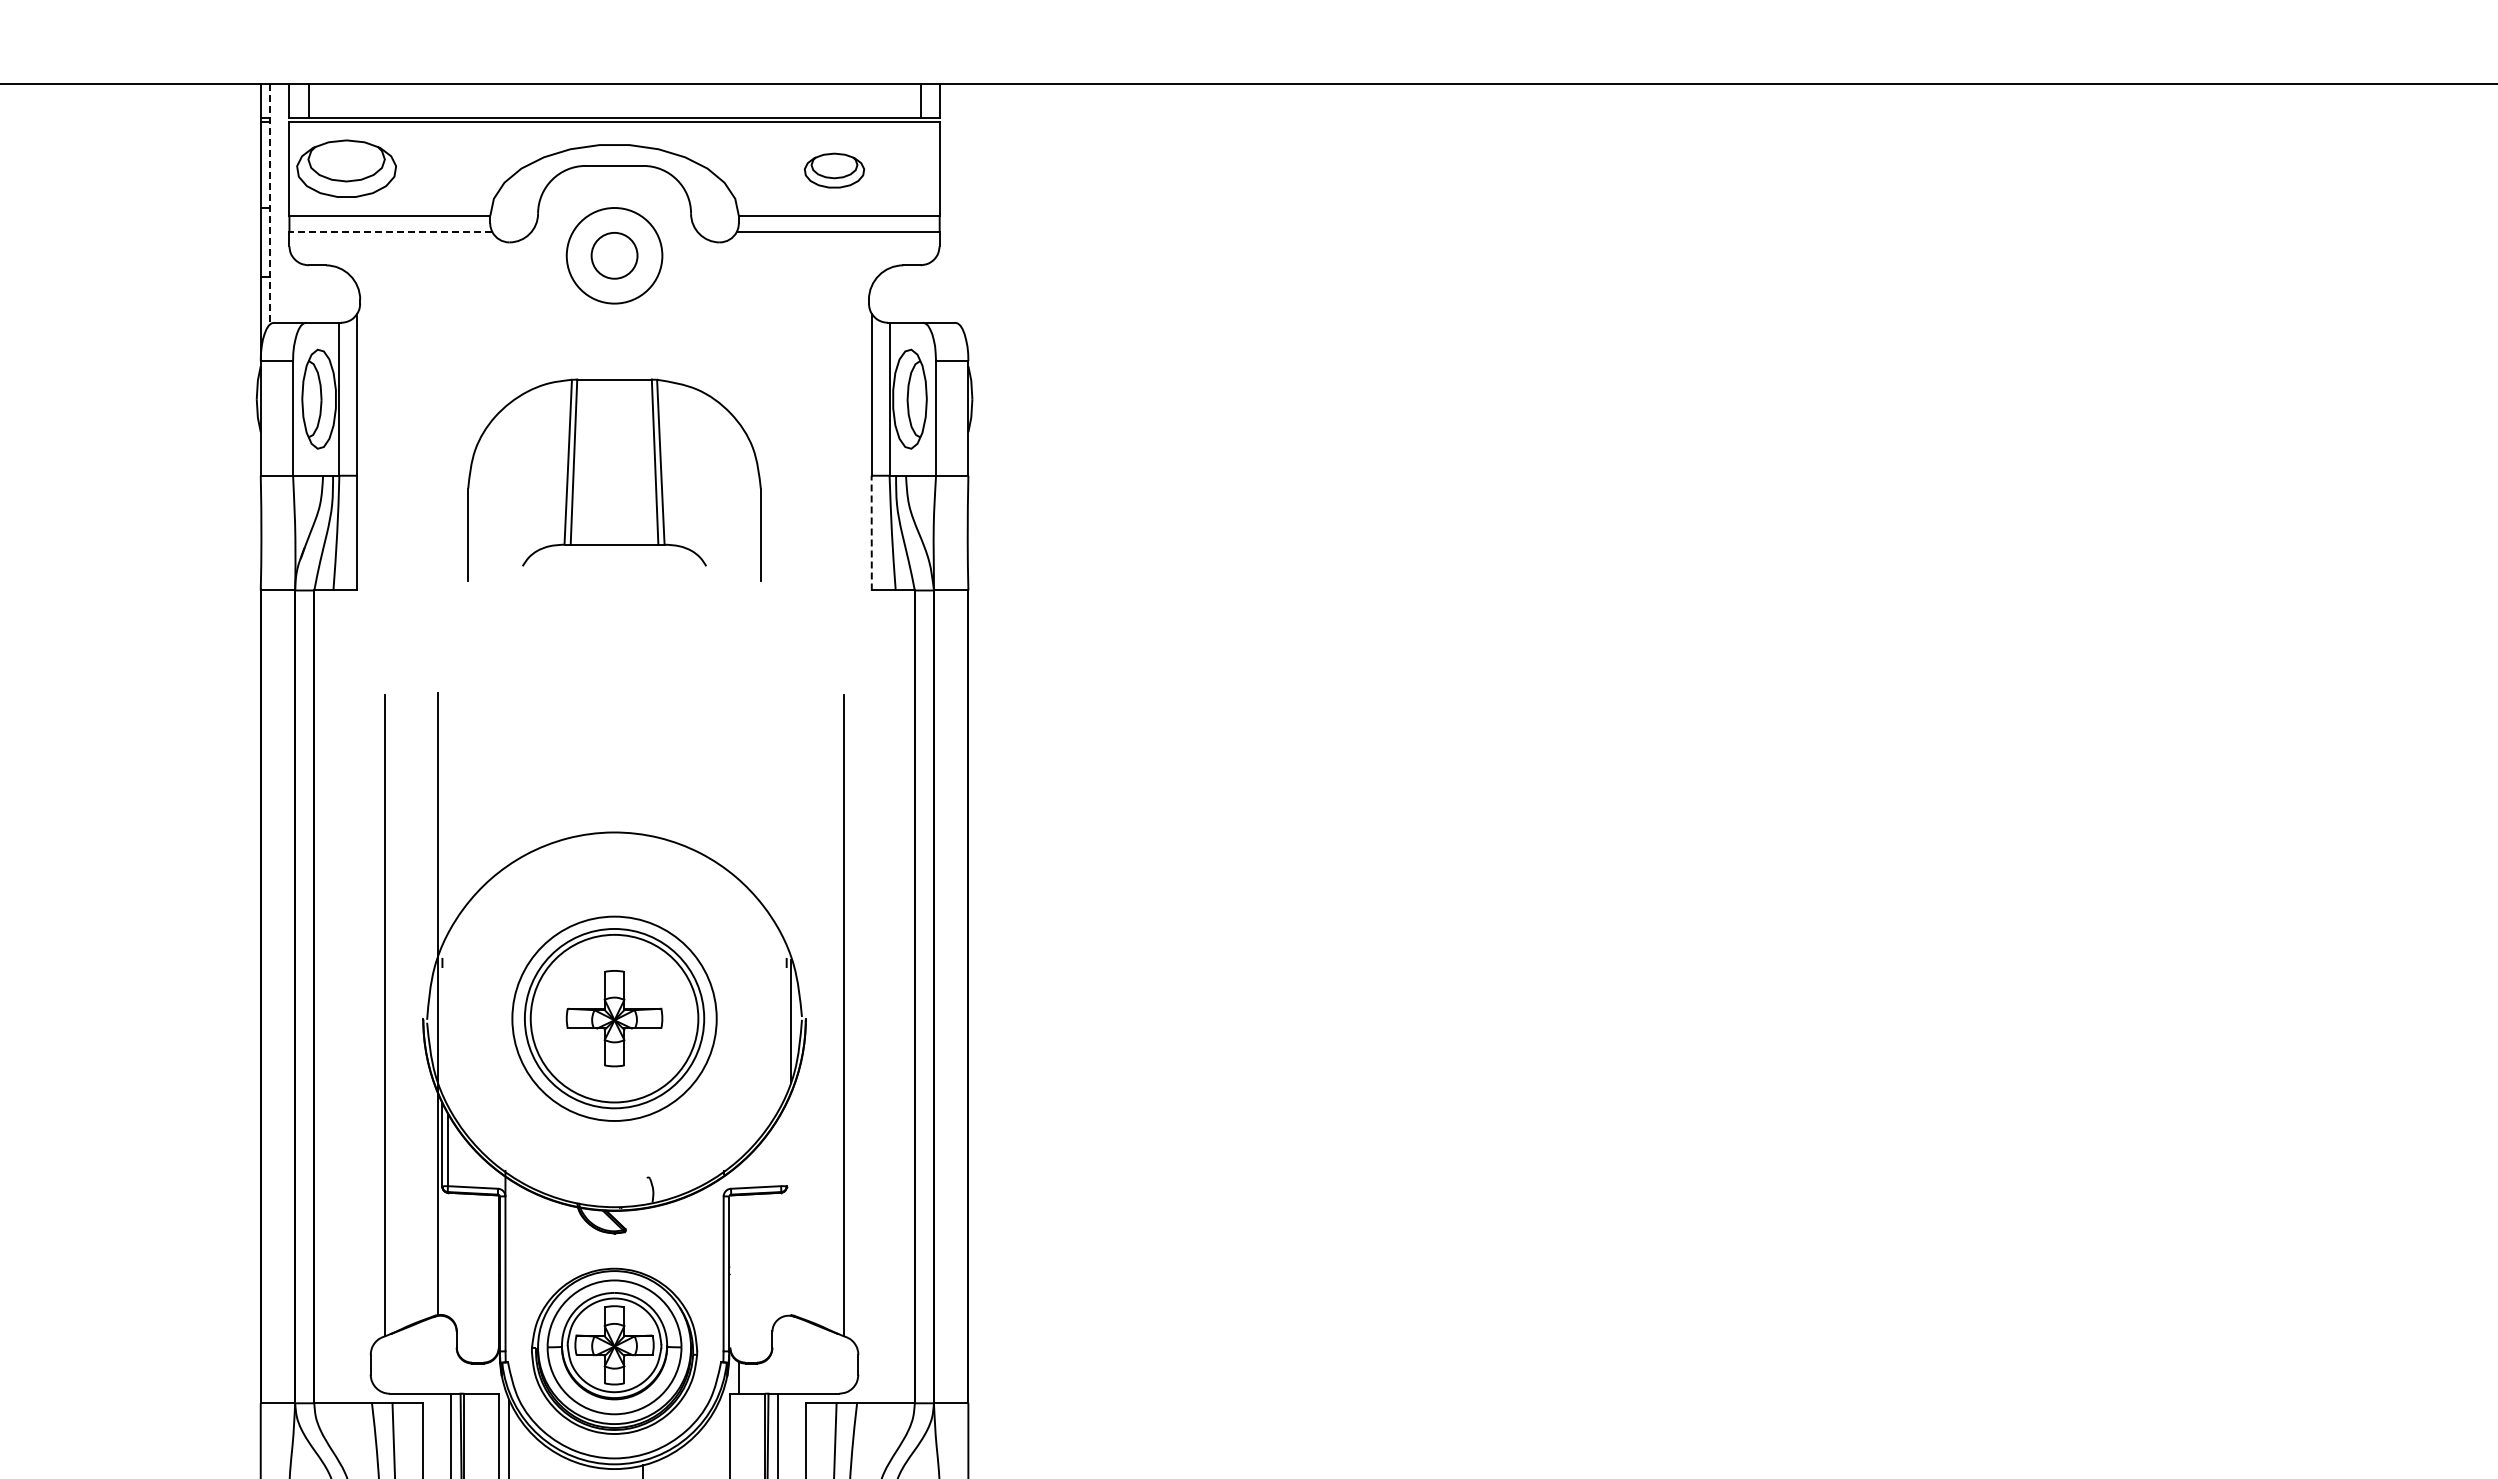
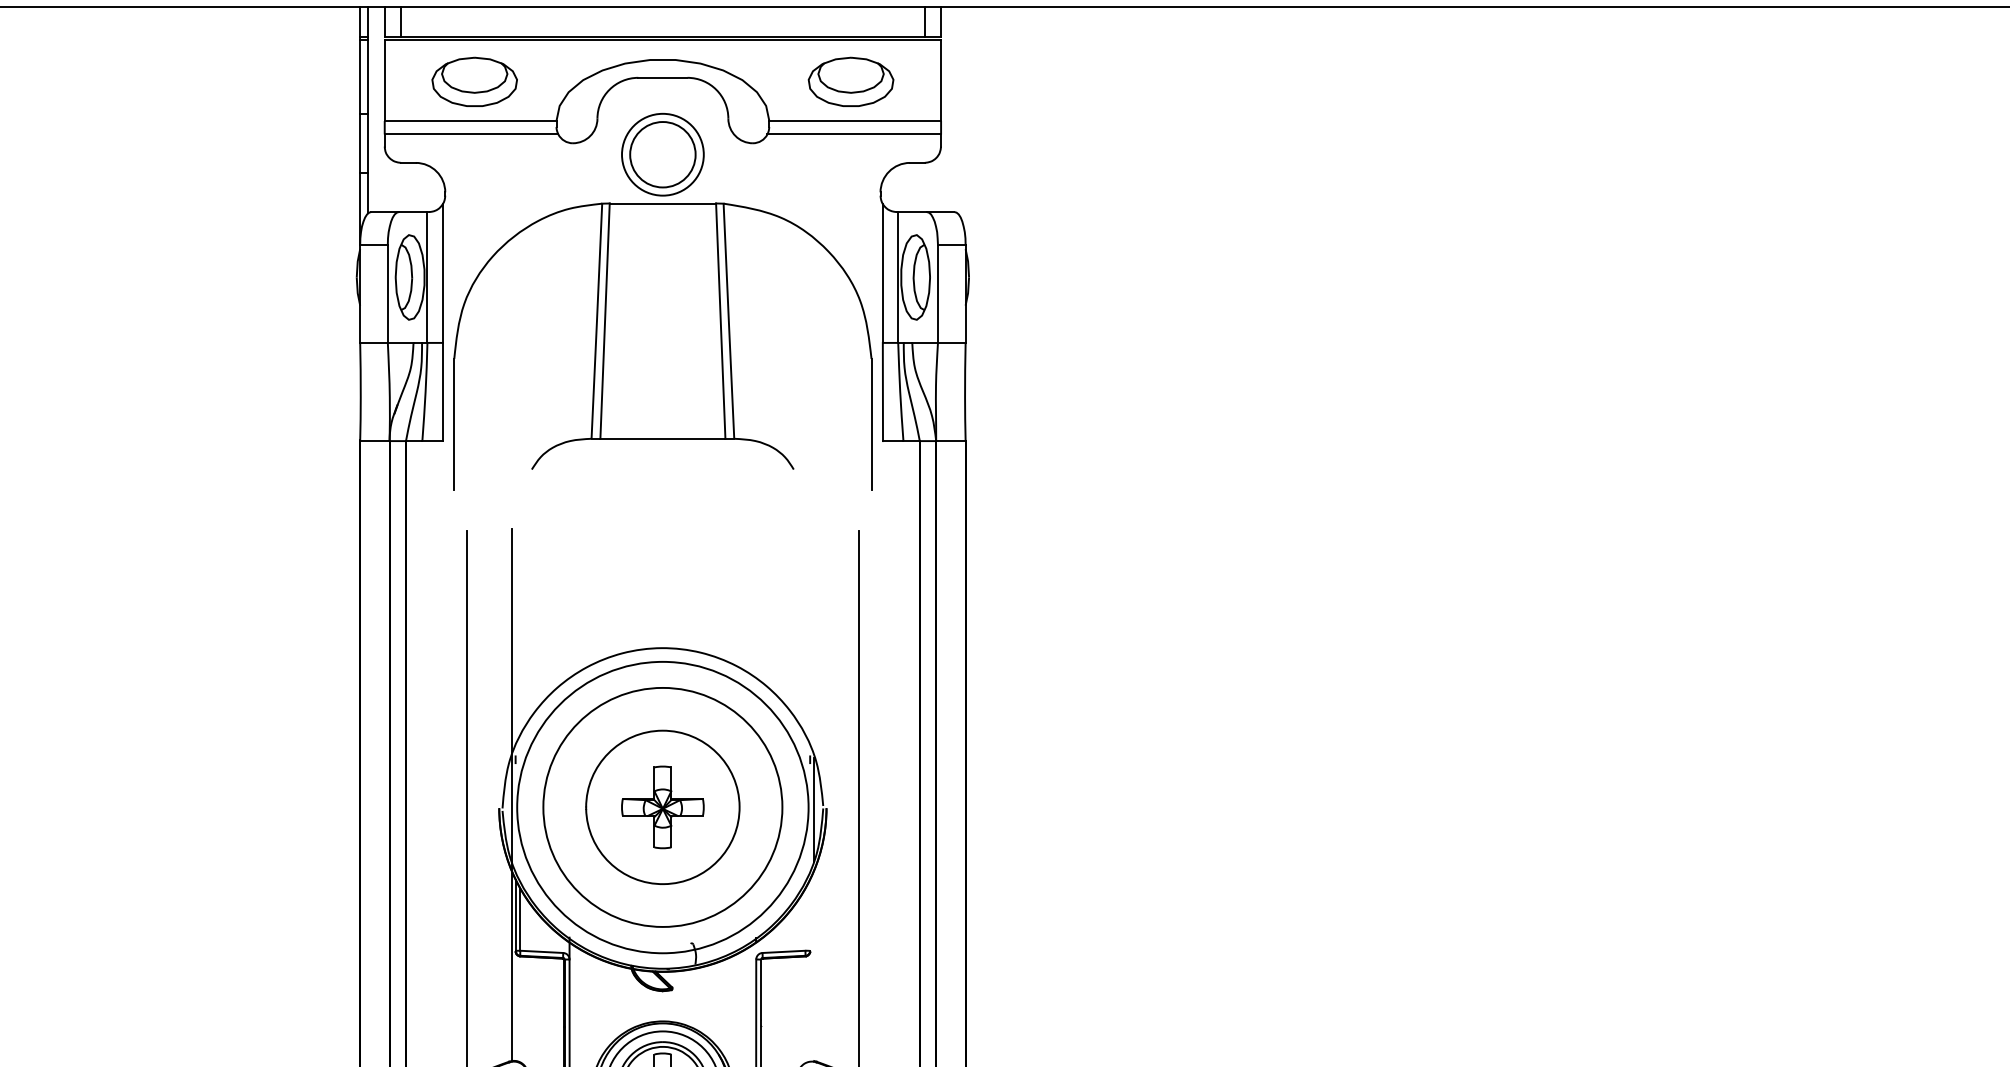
part: (346, 168) -> (474, 81), moved
part: (834, 170) -> (851, 81), size x1.67
line: (270, 204) -> (368, 110), dashed -> solid
line: (390, 232) -> (471, 134), dashed -> solid
circle: (614, 255) -> (662, 154), size x1.67
part: (614, 479) -> (662, 346), size x1.67
line: (871, 532) -> (882, 391), dashed -> solid
circle: (614, 1018) -> (662, 807), size x1.67
circle: (614, 1018) -> (662, 807), size x1.67

